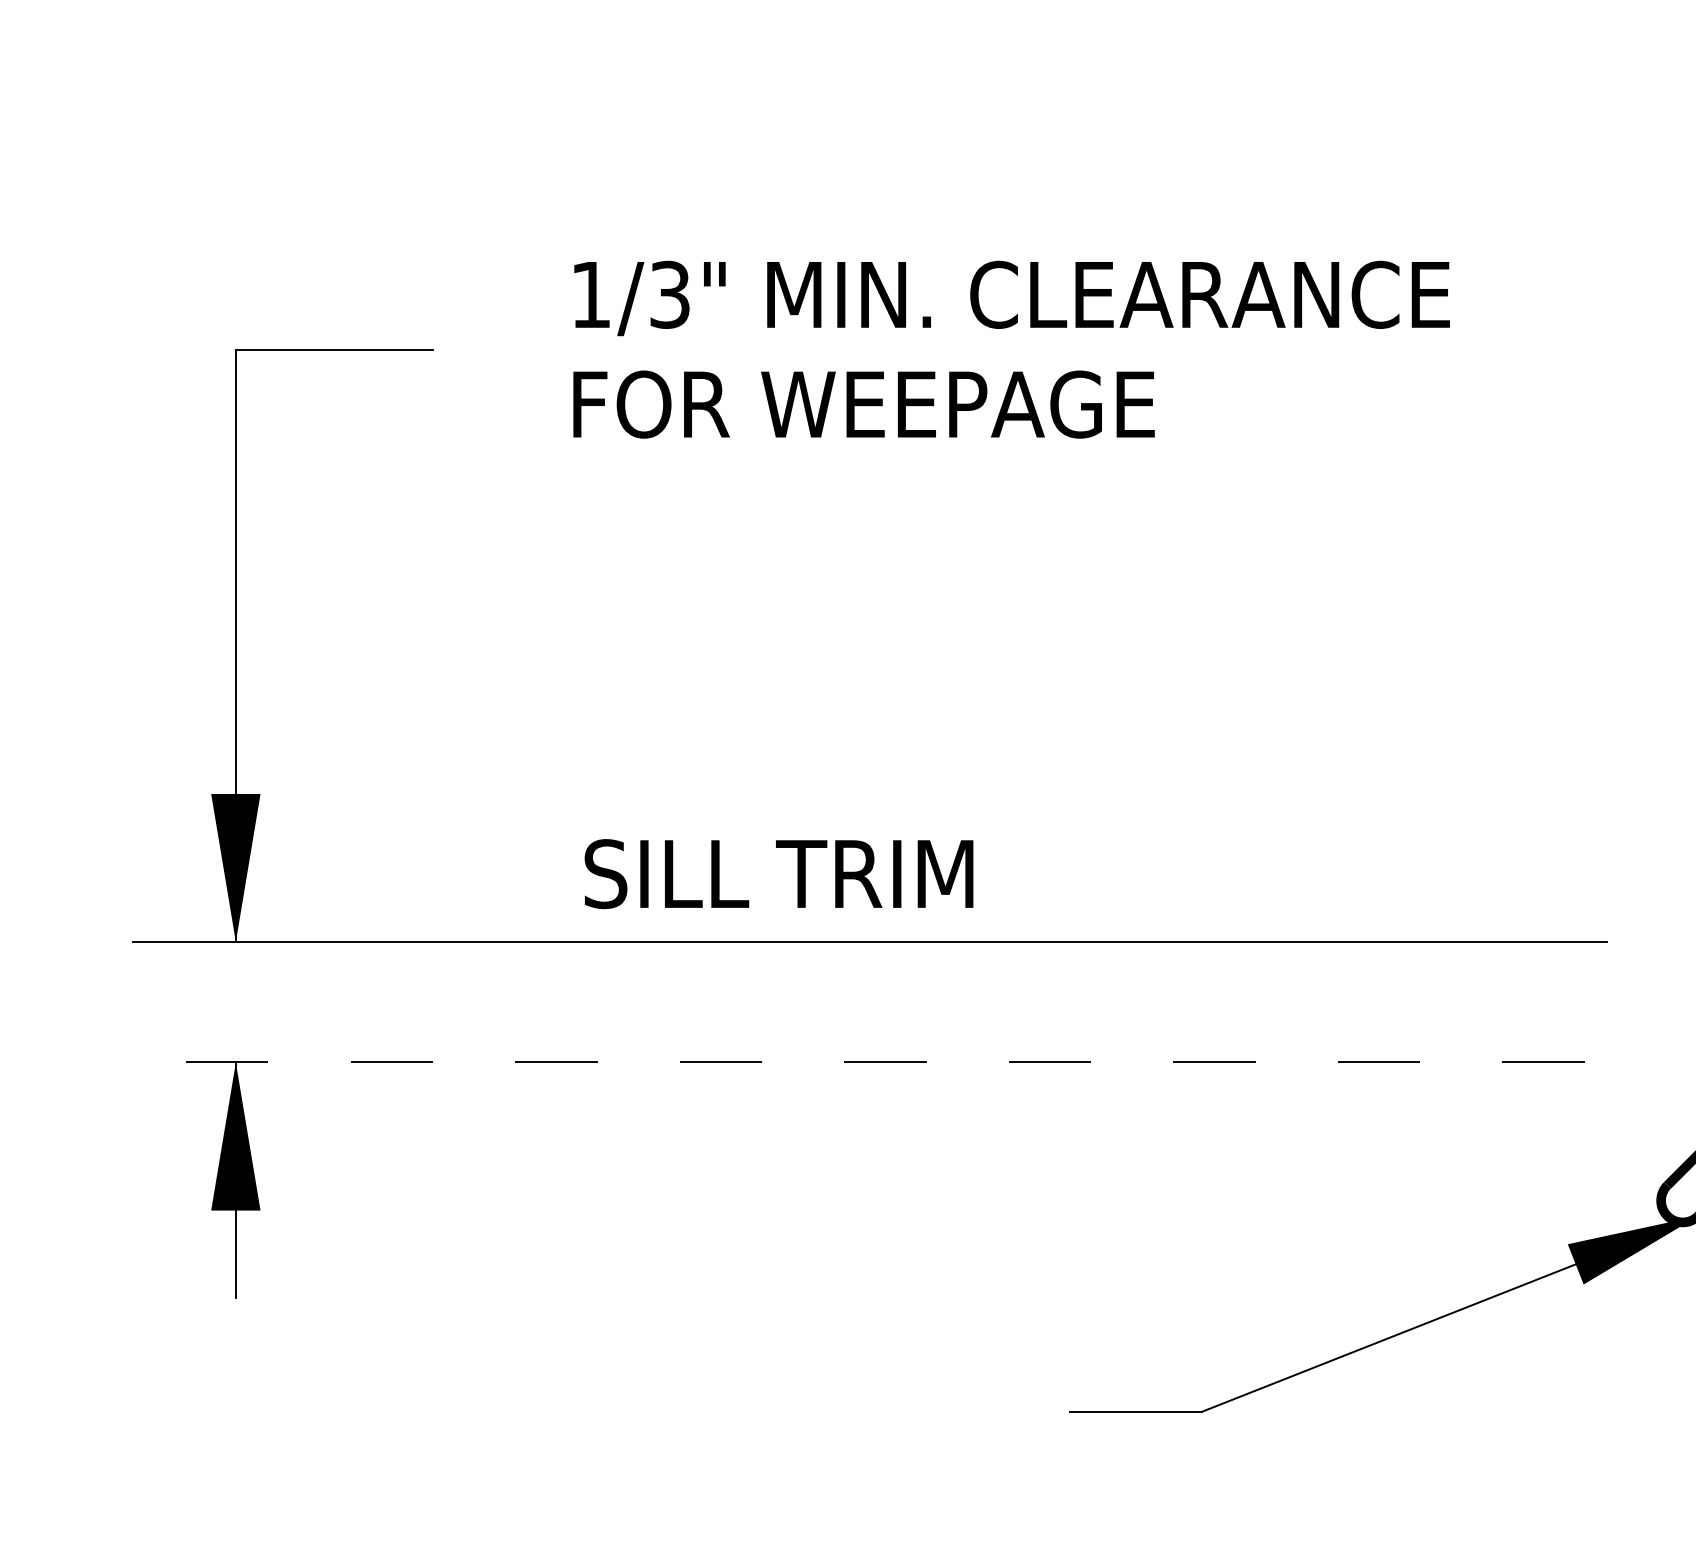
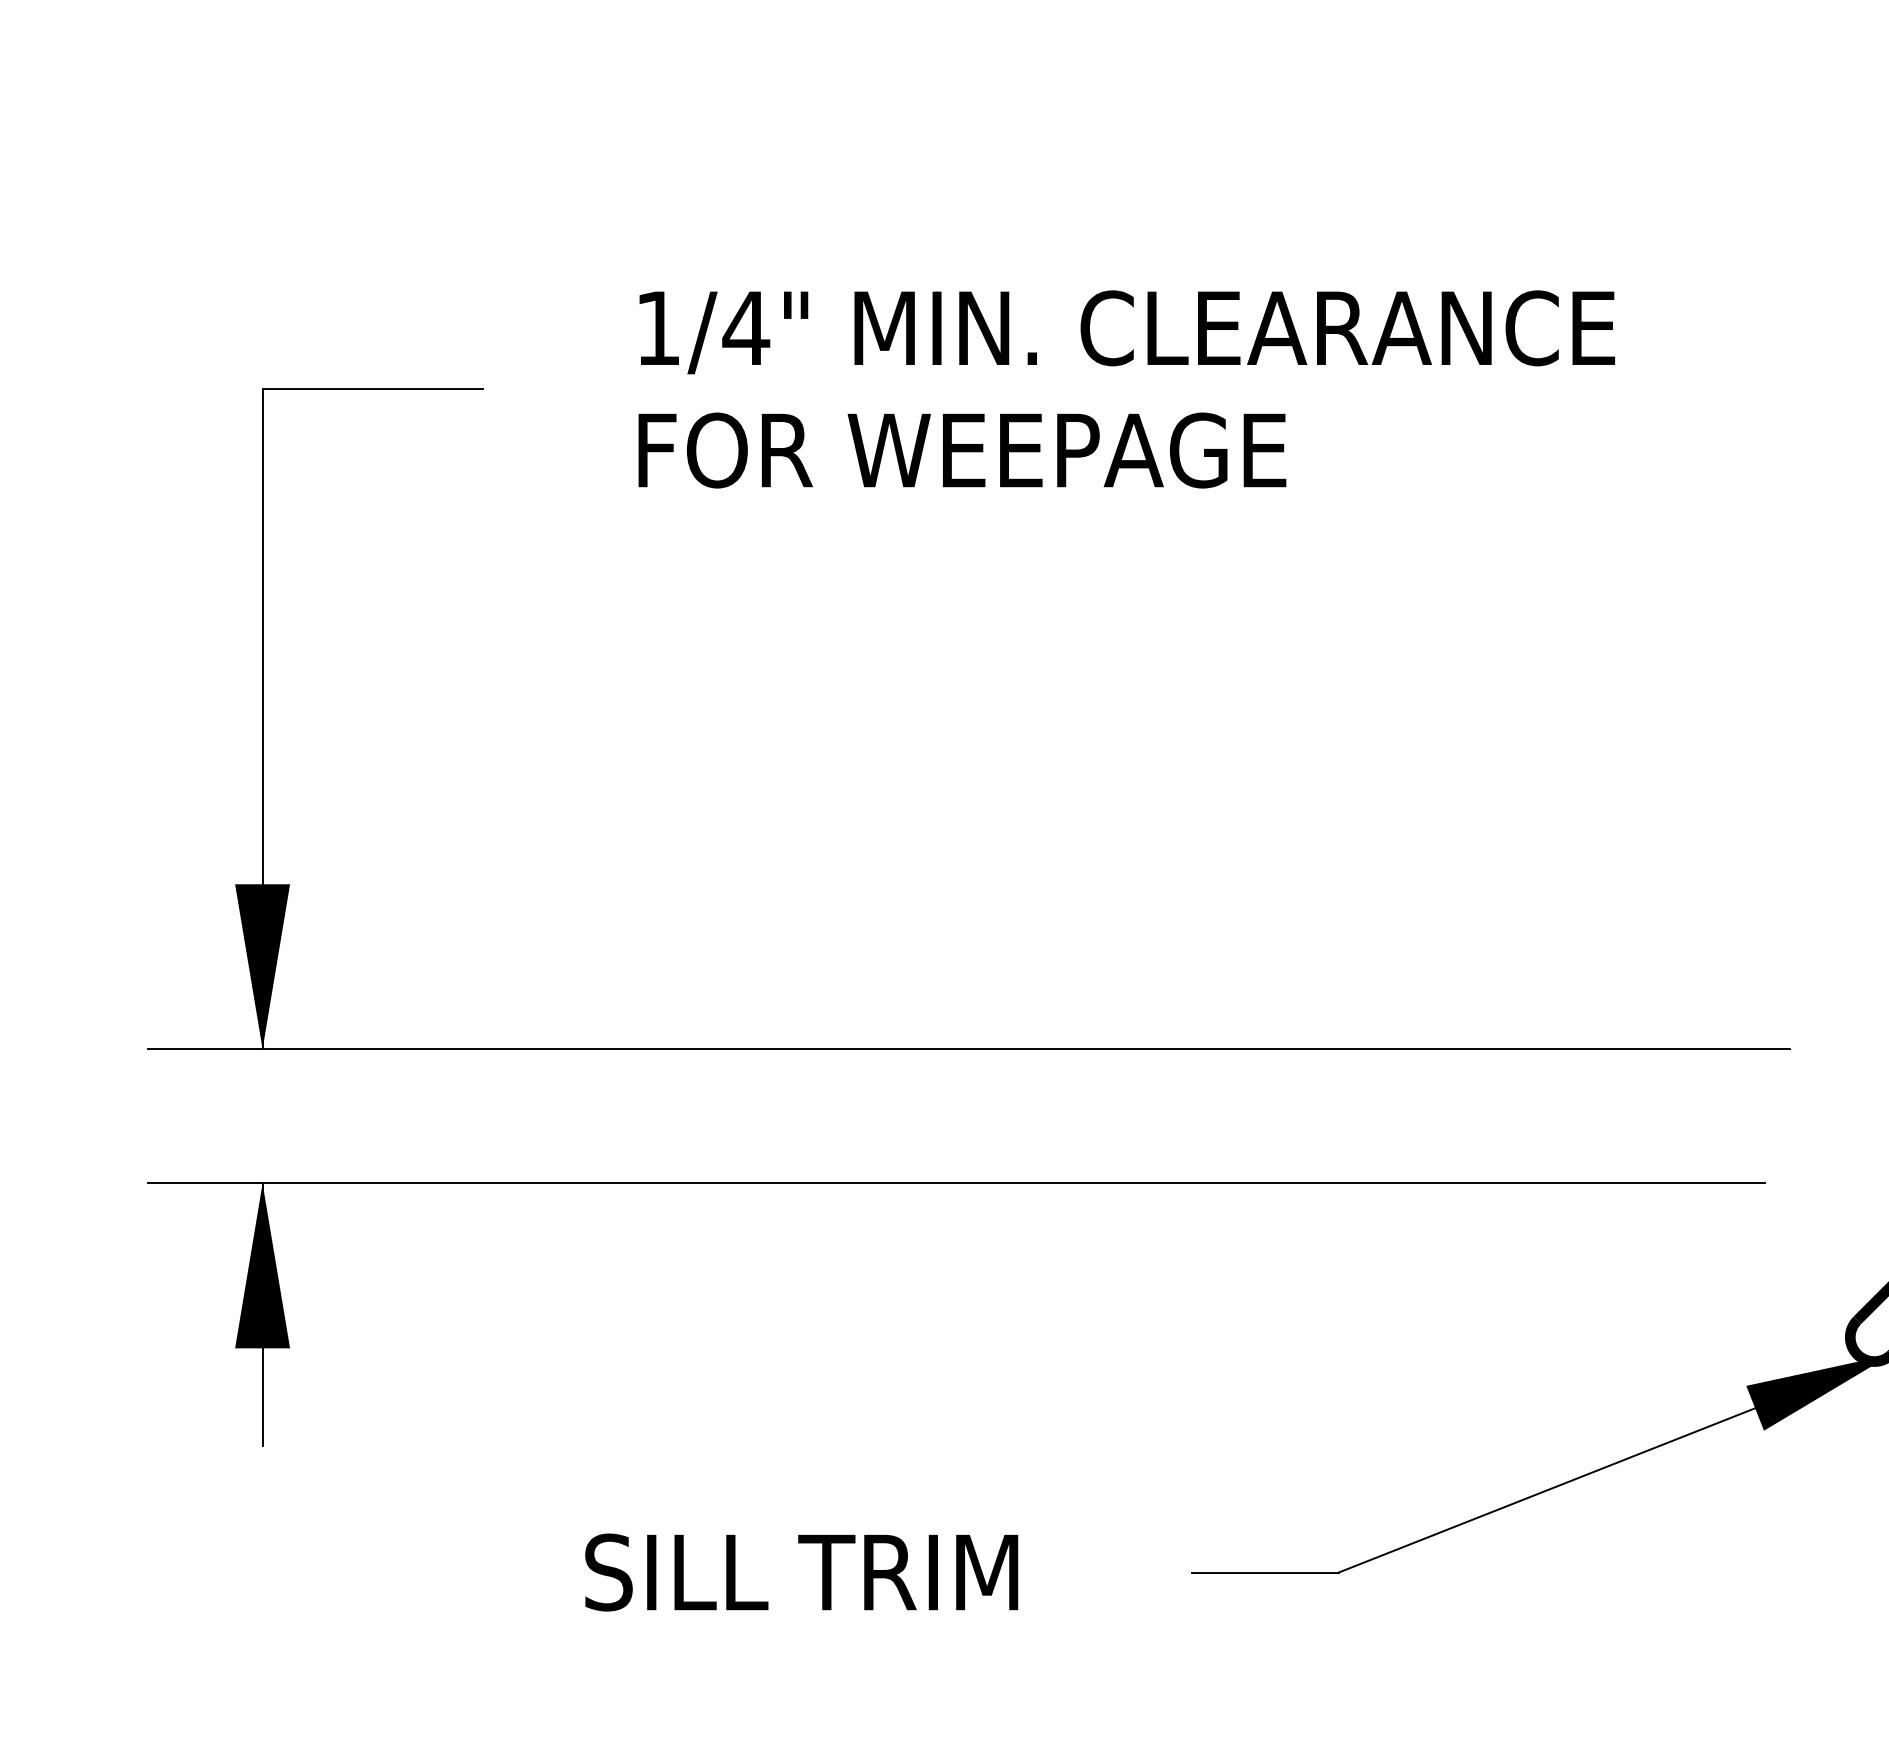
text: (670, 295) -> (746, 328), 1/3" -> 1/4"
text: (778, 874) -> (801, 1572), moved
line: (858, 1062) -> (956, 1183), dashed -> solid

